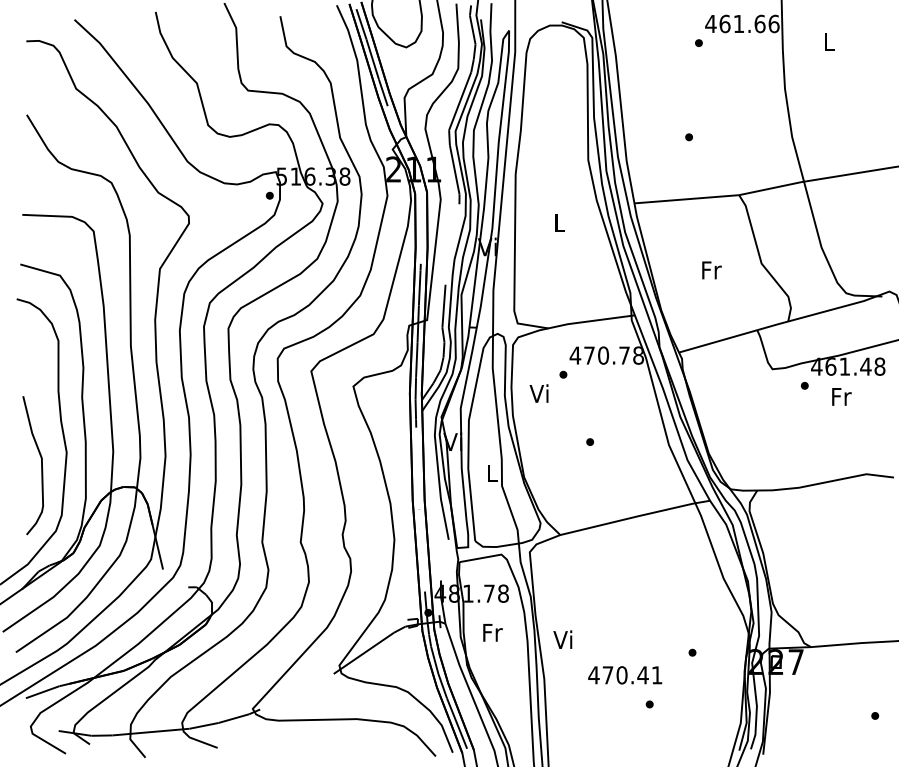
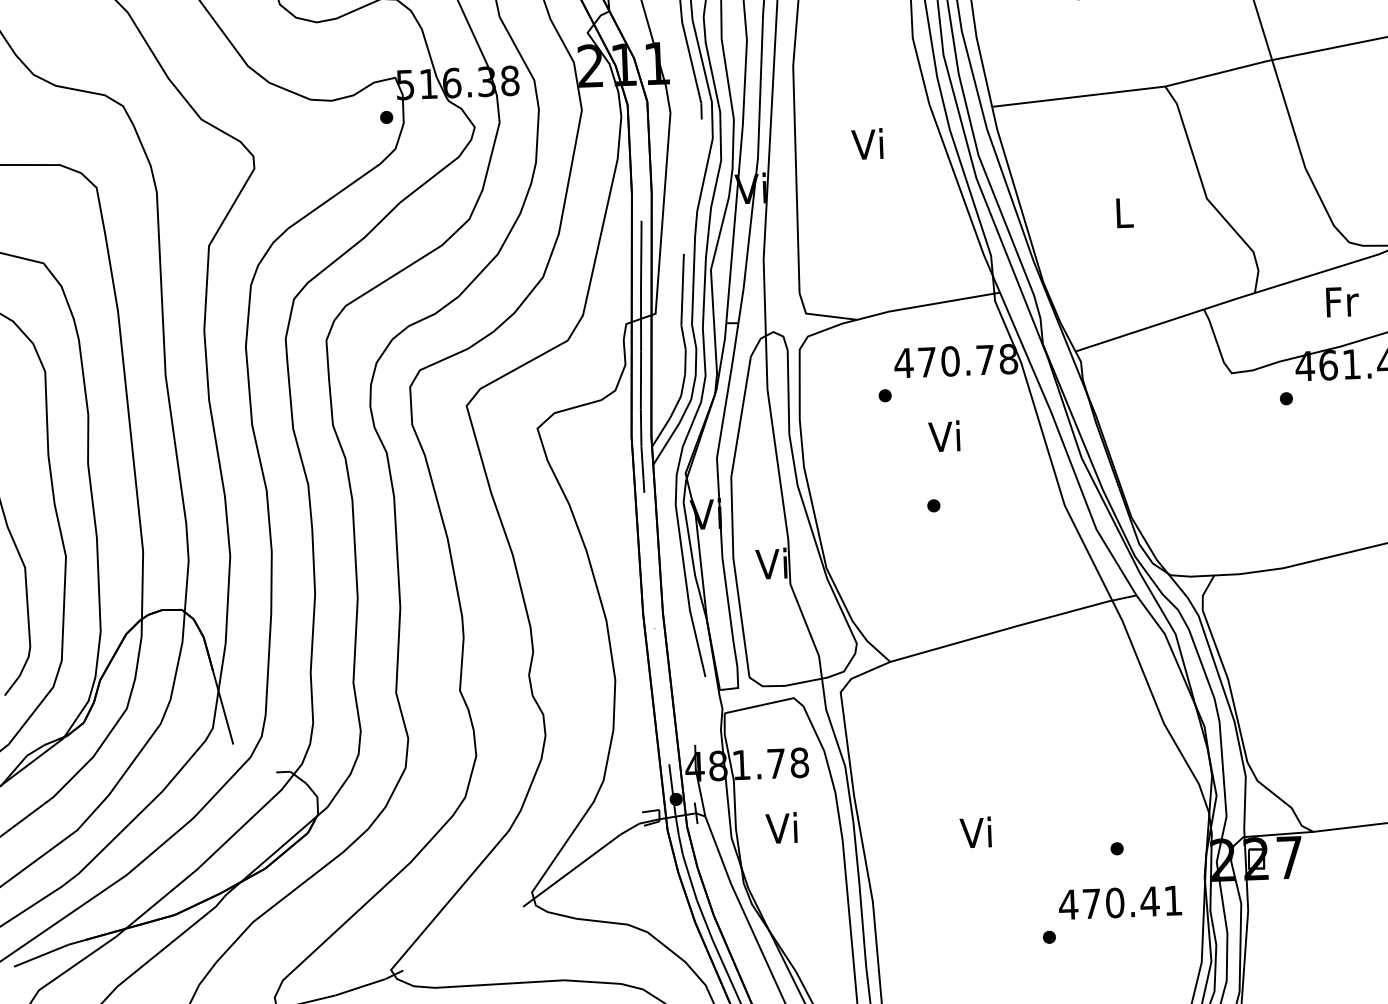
text: (558, 222) -> (867, 143), L -> Vi
text: (711, 270) -> (1124, 213), Fr -> L
text: (538, 393) -> (943, 436), moved
text: (841, 396) -> (1341, 301), moved
text: (490, 472) -> (770, 562), L -> Vi
text: (491, 632) -> (782, 827), Fr -> Vi
text: (562, 639) -> (975, 832), moved
text: (625, 675) -> (1120, 903), moved

